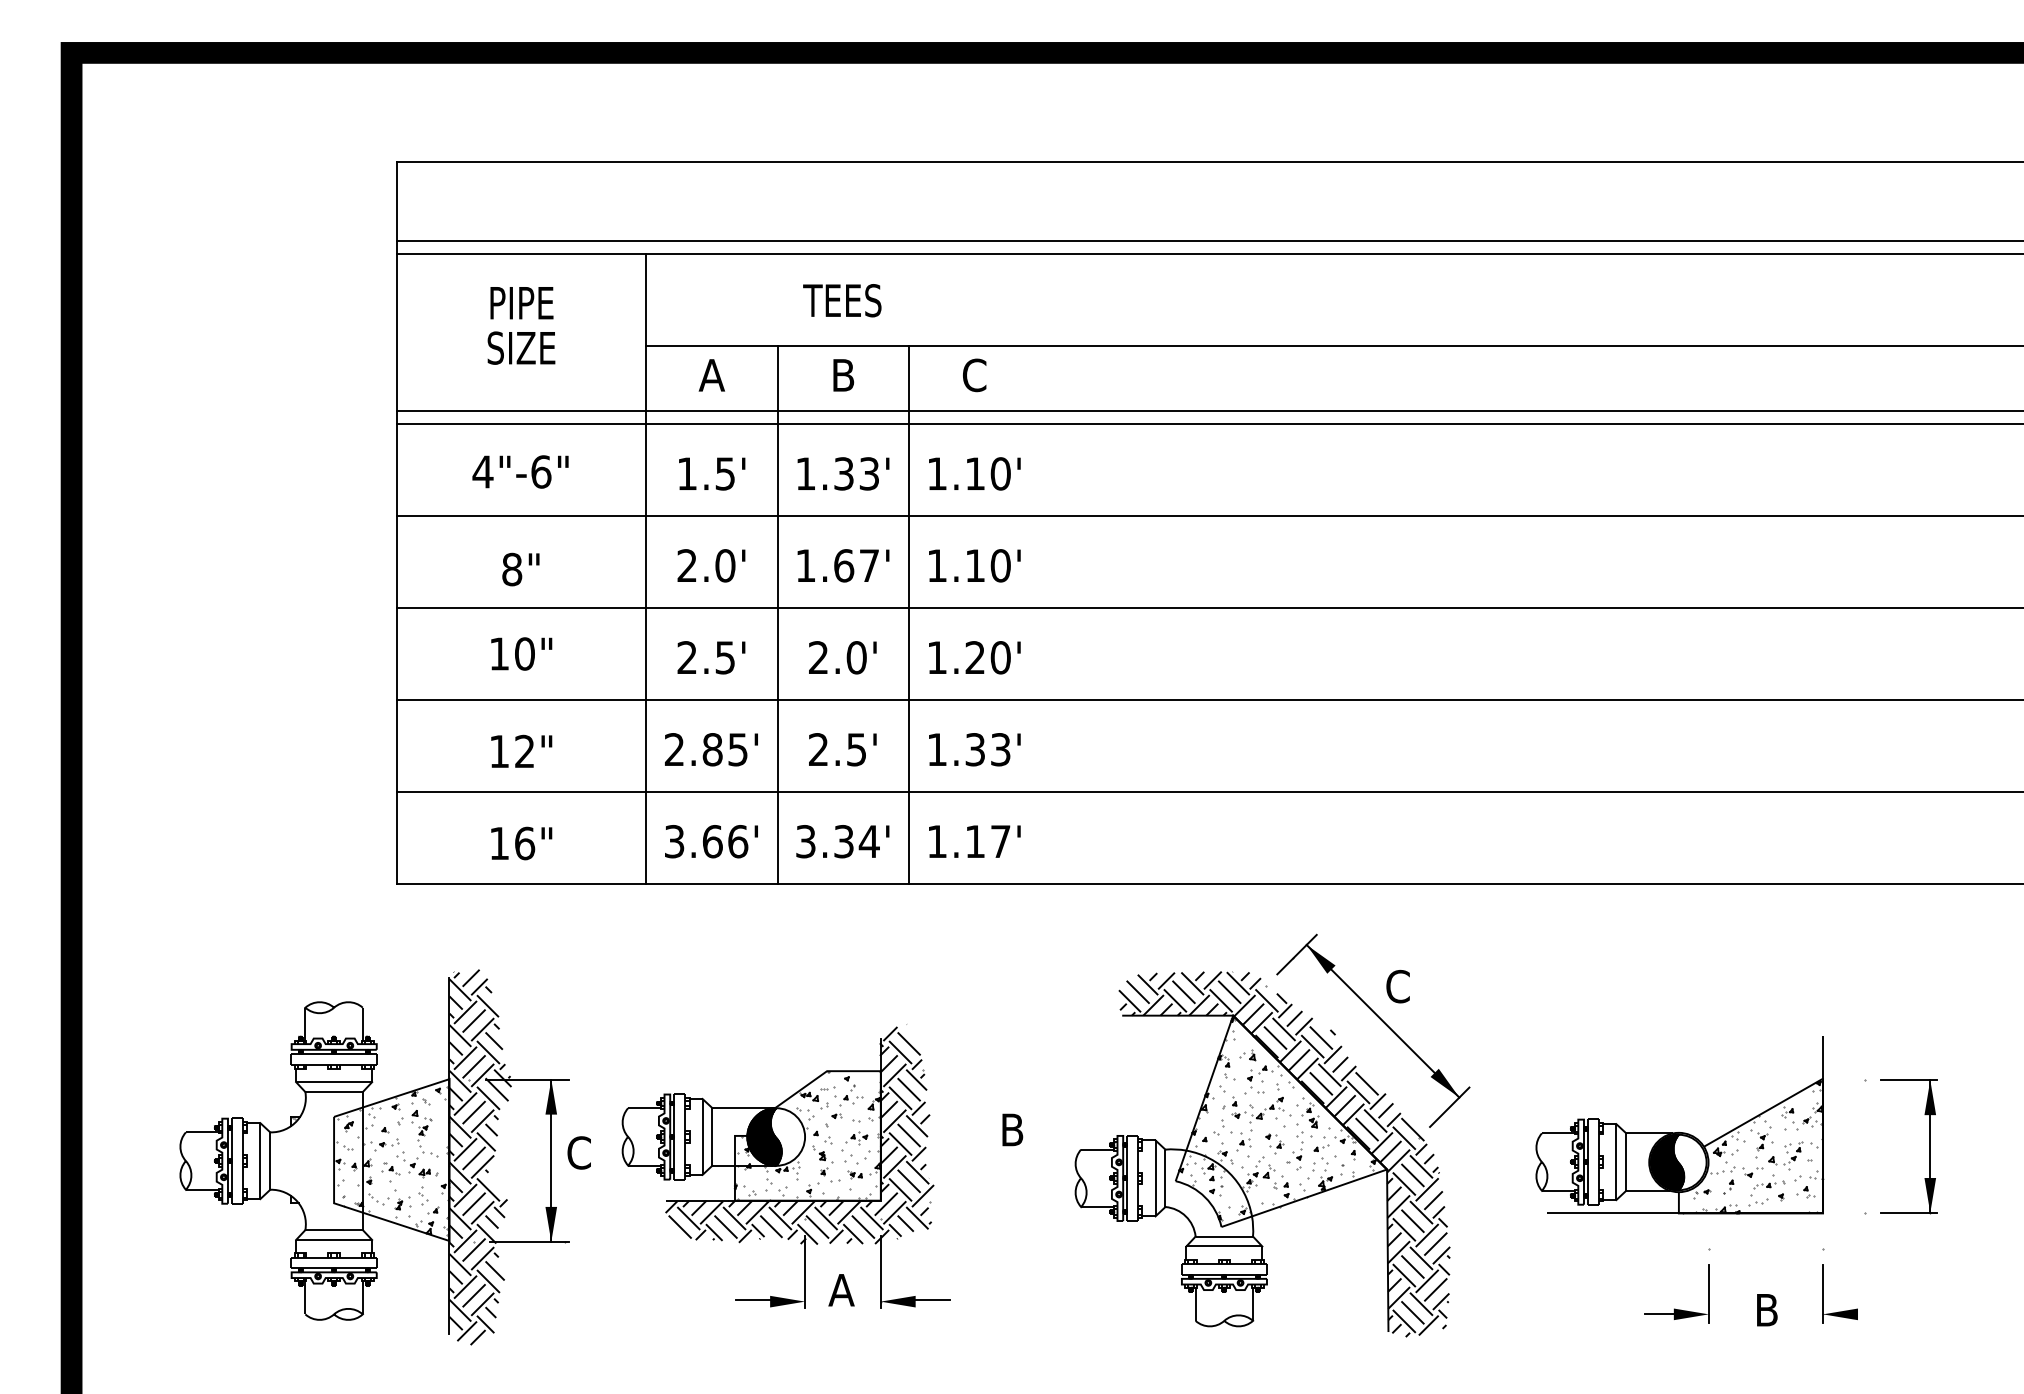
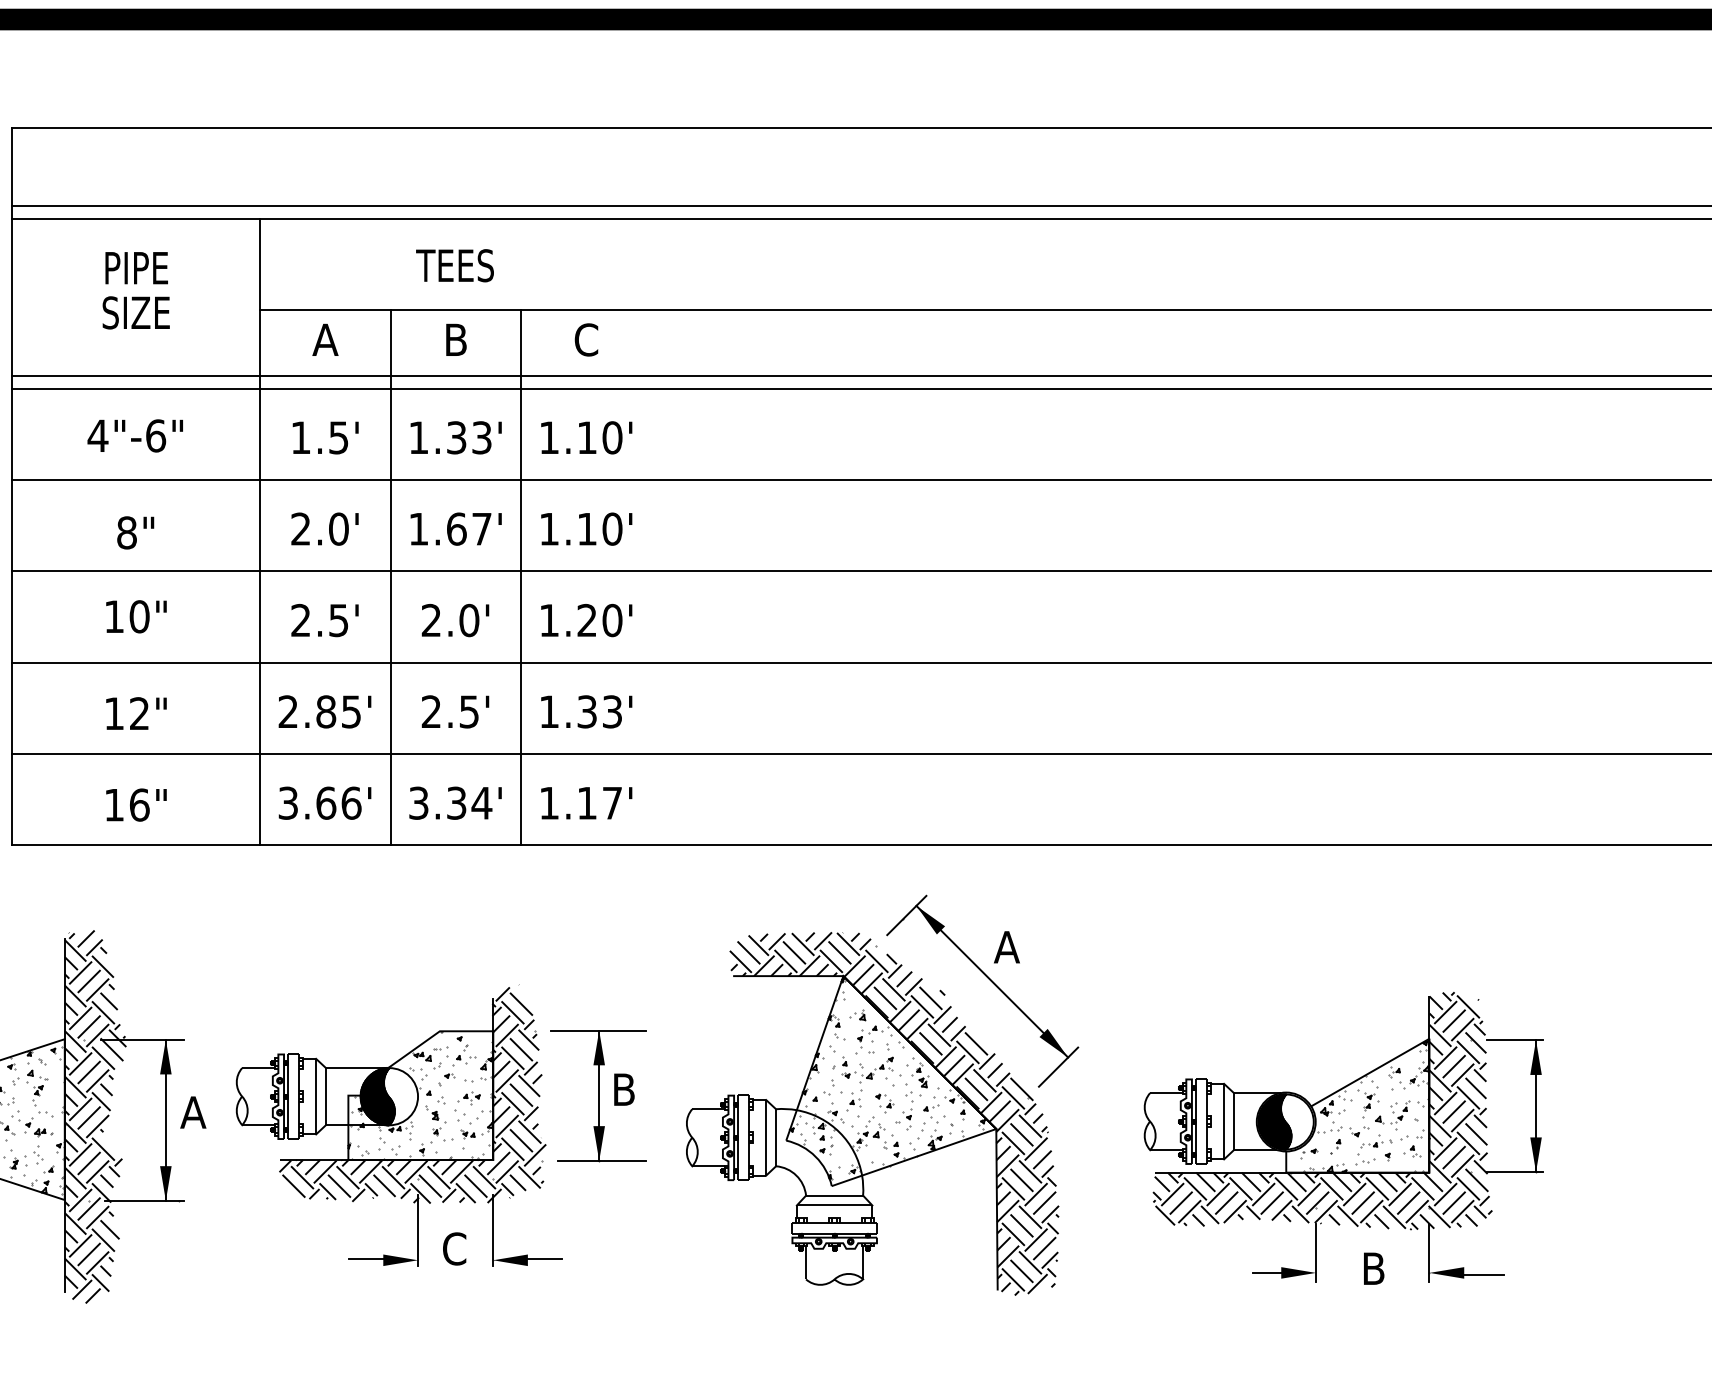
text: (1397, 986) -> (1006, 947), C -> A
part: (986, 1136) -> (598, 1096), added
hatch: (1715, 1151) -> (1322, 1111), added
text: (578, 1152) -> (192, 1112), C -> A
text: (841, 1289) -> (454, 1248), A -> C
line: (1874, 1316) -> (1480, 1275), added

